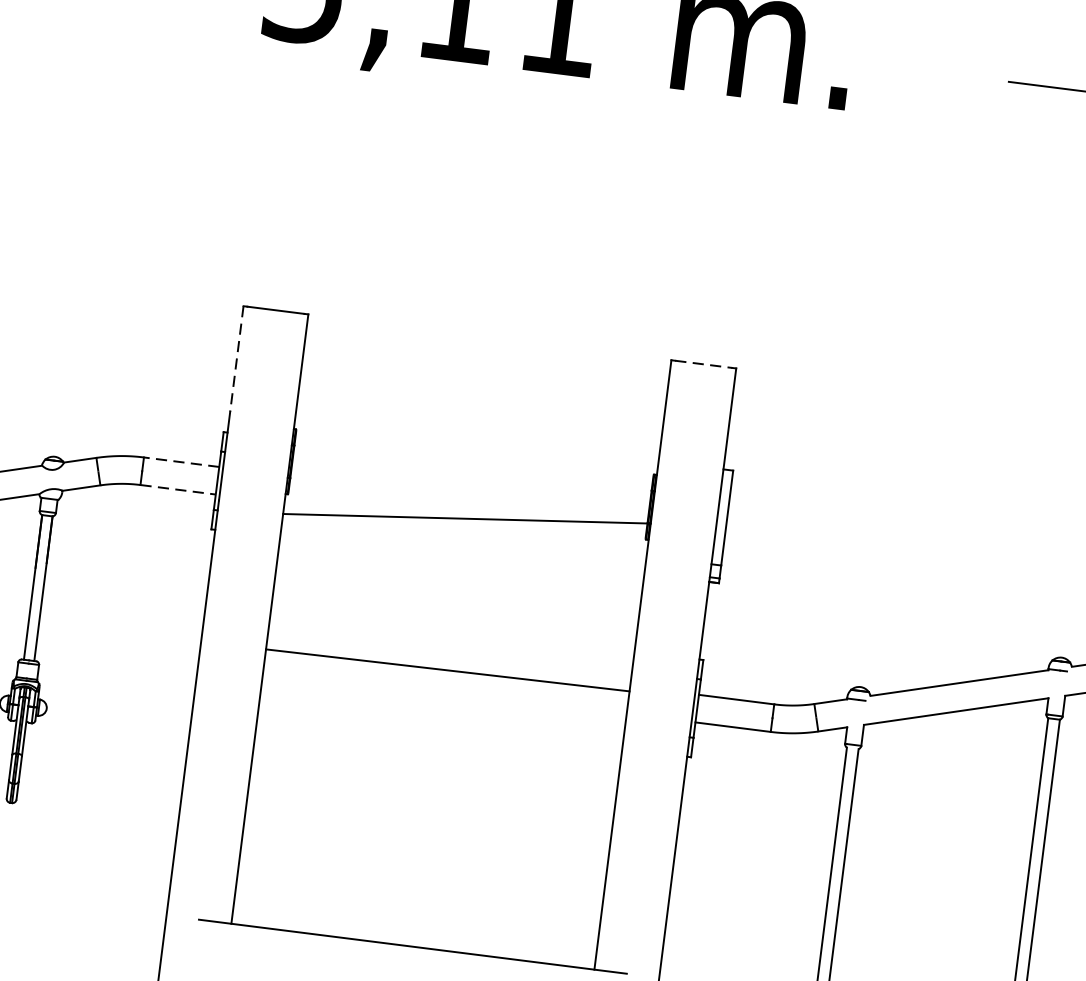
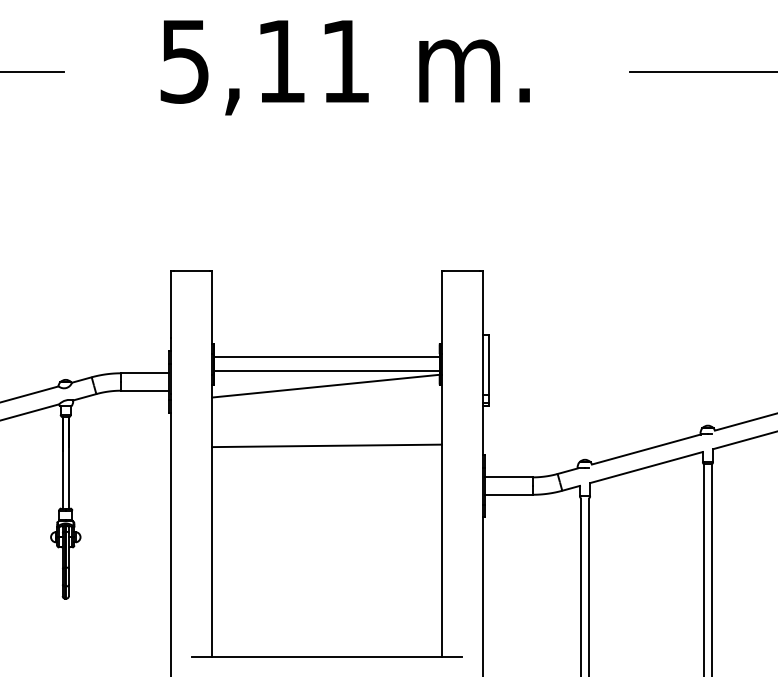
line: (236, 360) -> (171, 305), dashed -> solid
line: (704, 364) -> (462, 271), dashed -> solid
line: (182, 462) -> (145, 373), dashed -> solid
line: (471, 473) -> (326, 357), added
line: (178, 489) -> (145, 390), dashed -> solid
line: (469, 495) -> (326, 371), added
line: (447, 669) -> (326, 445), moved

